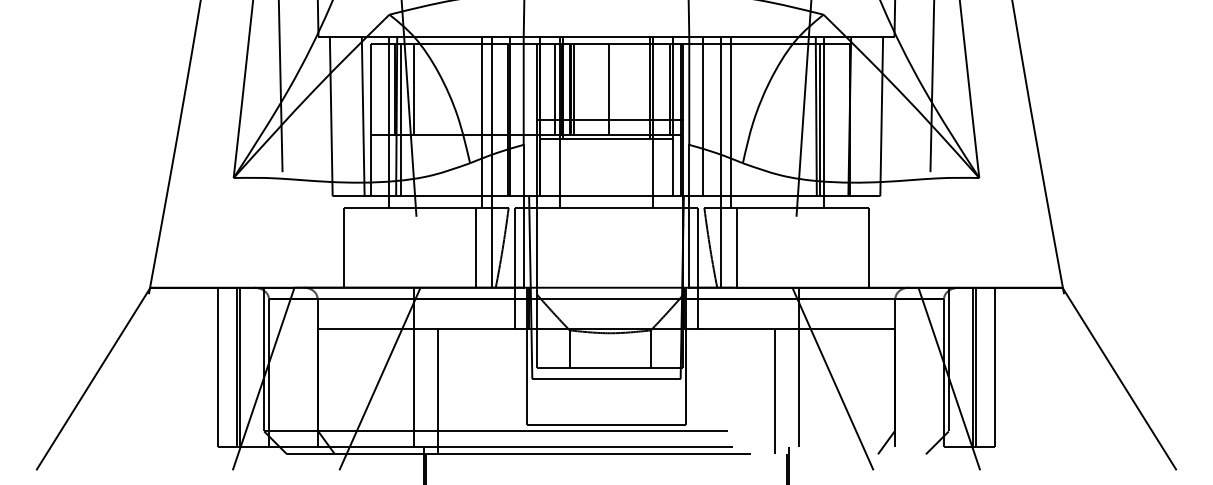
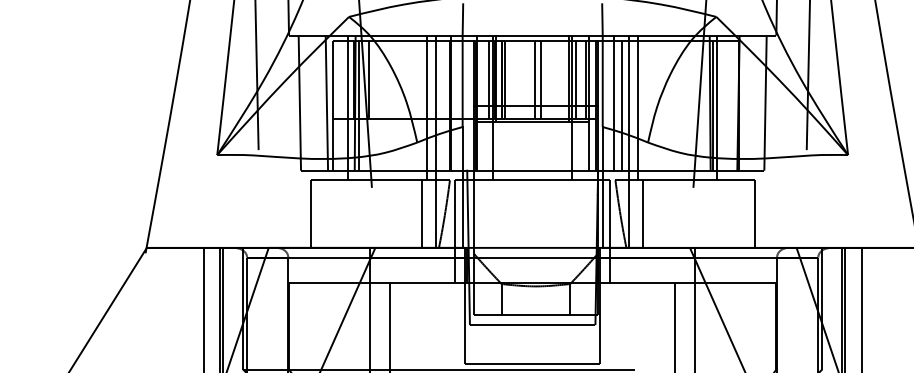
line: (616, 88) -> (541, 79), added
line: (658, 88) -> (576, 79), added
line: (712, 119) -> (622, 105), added

